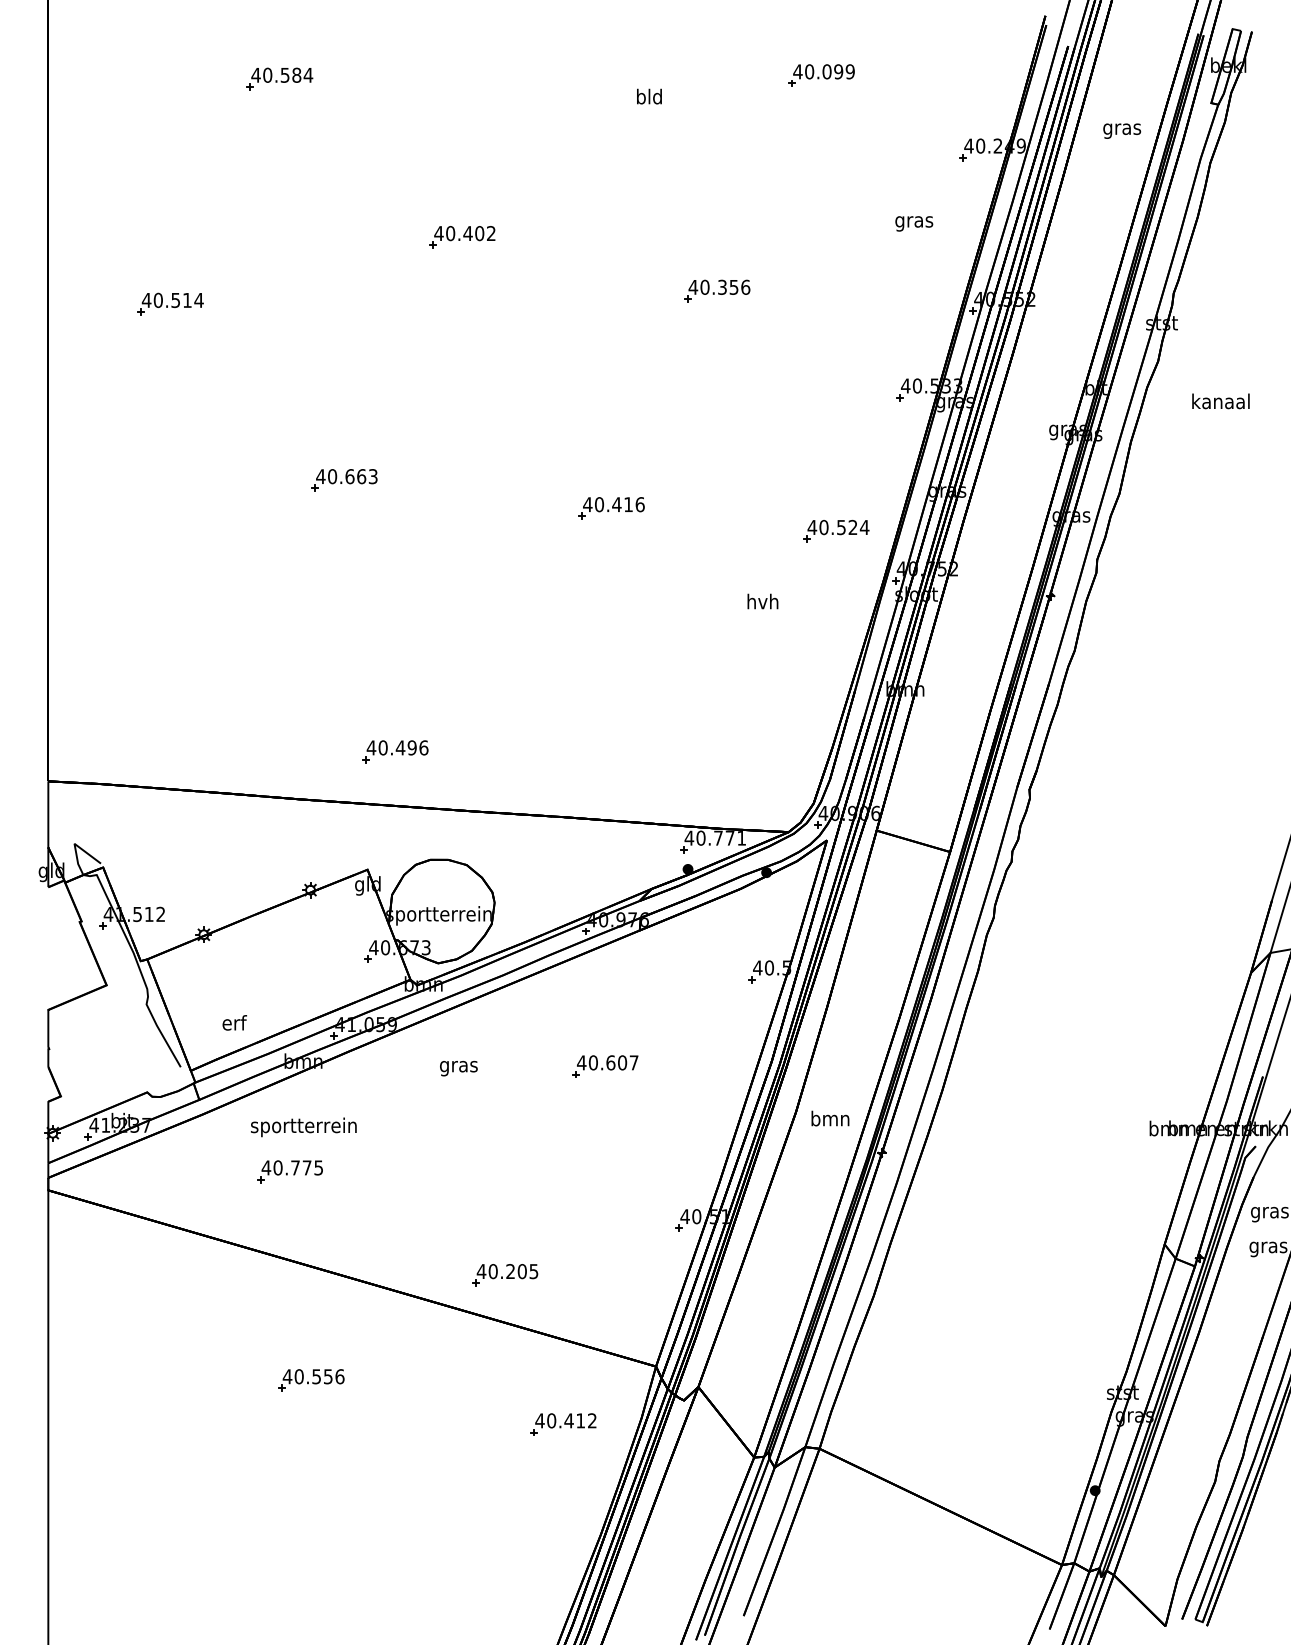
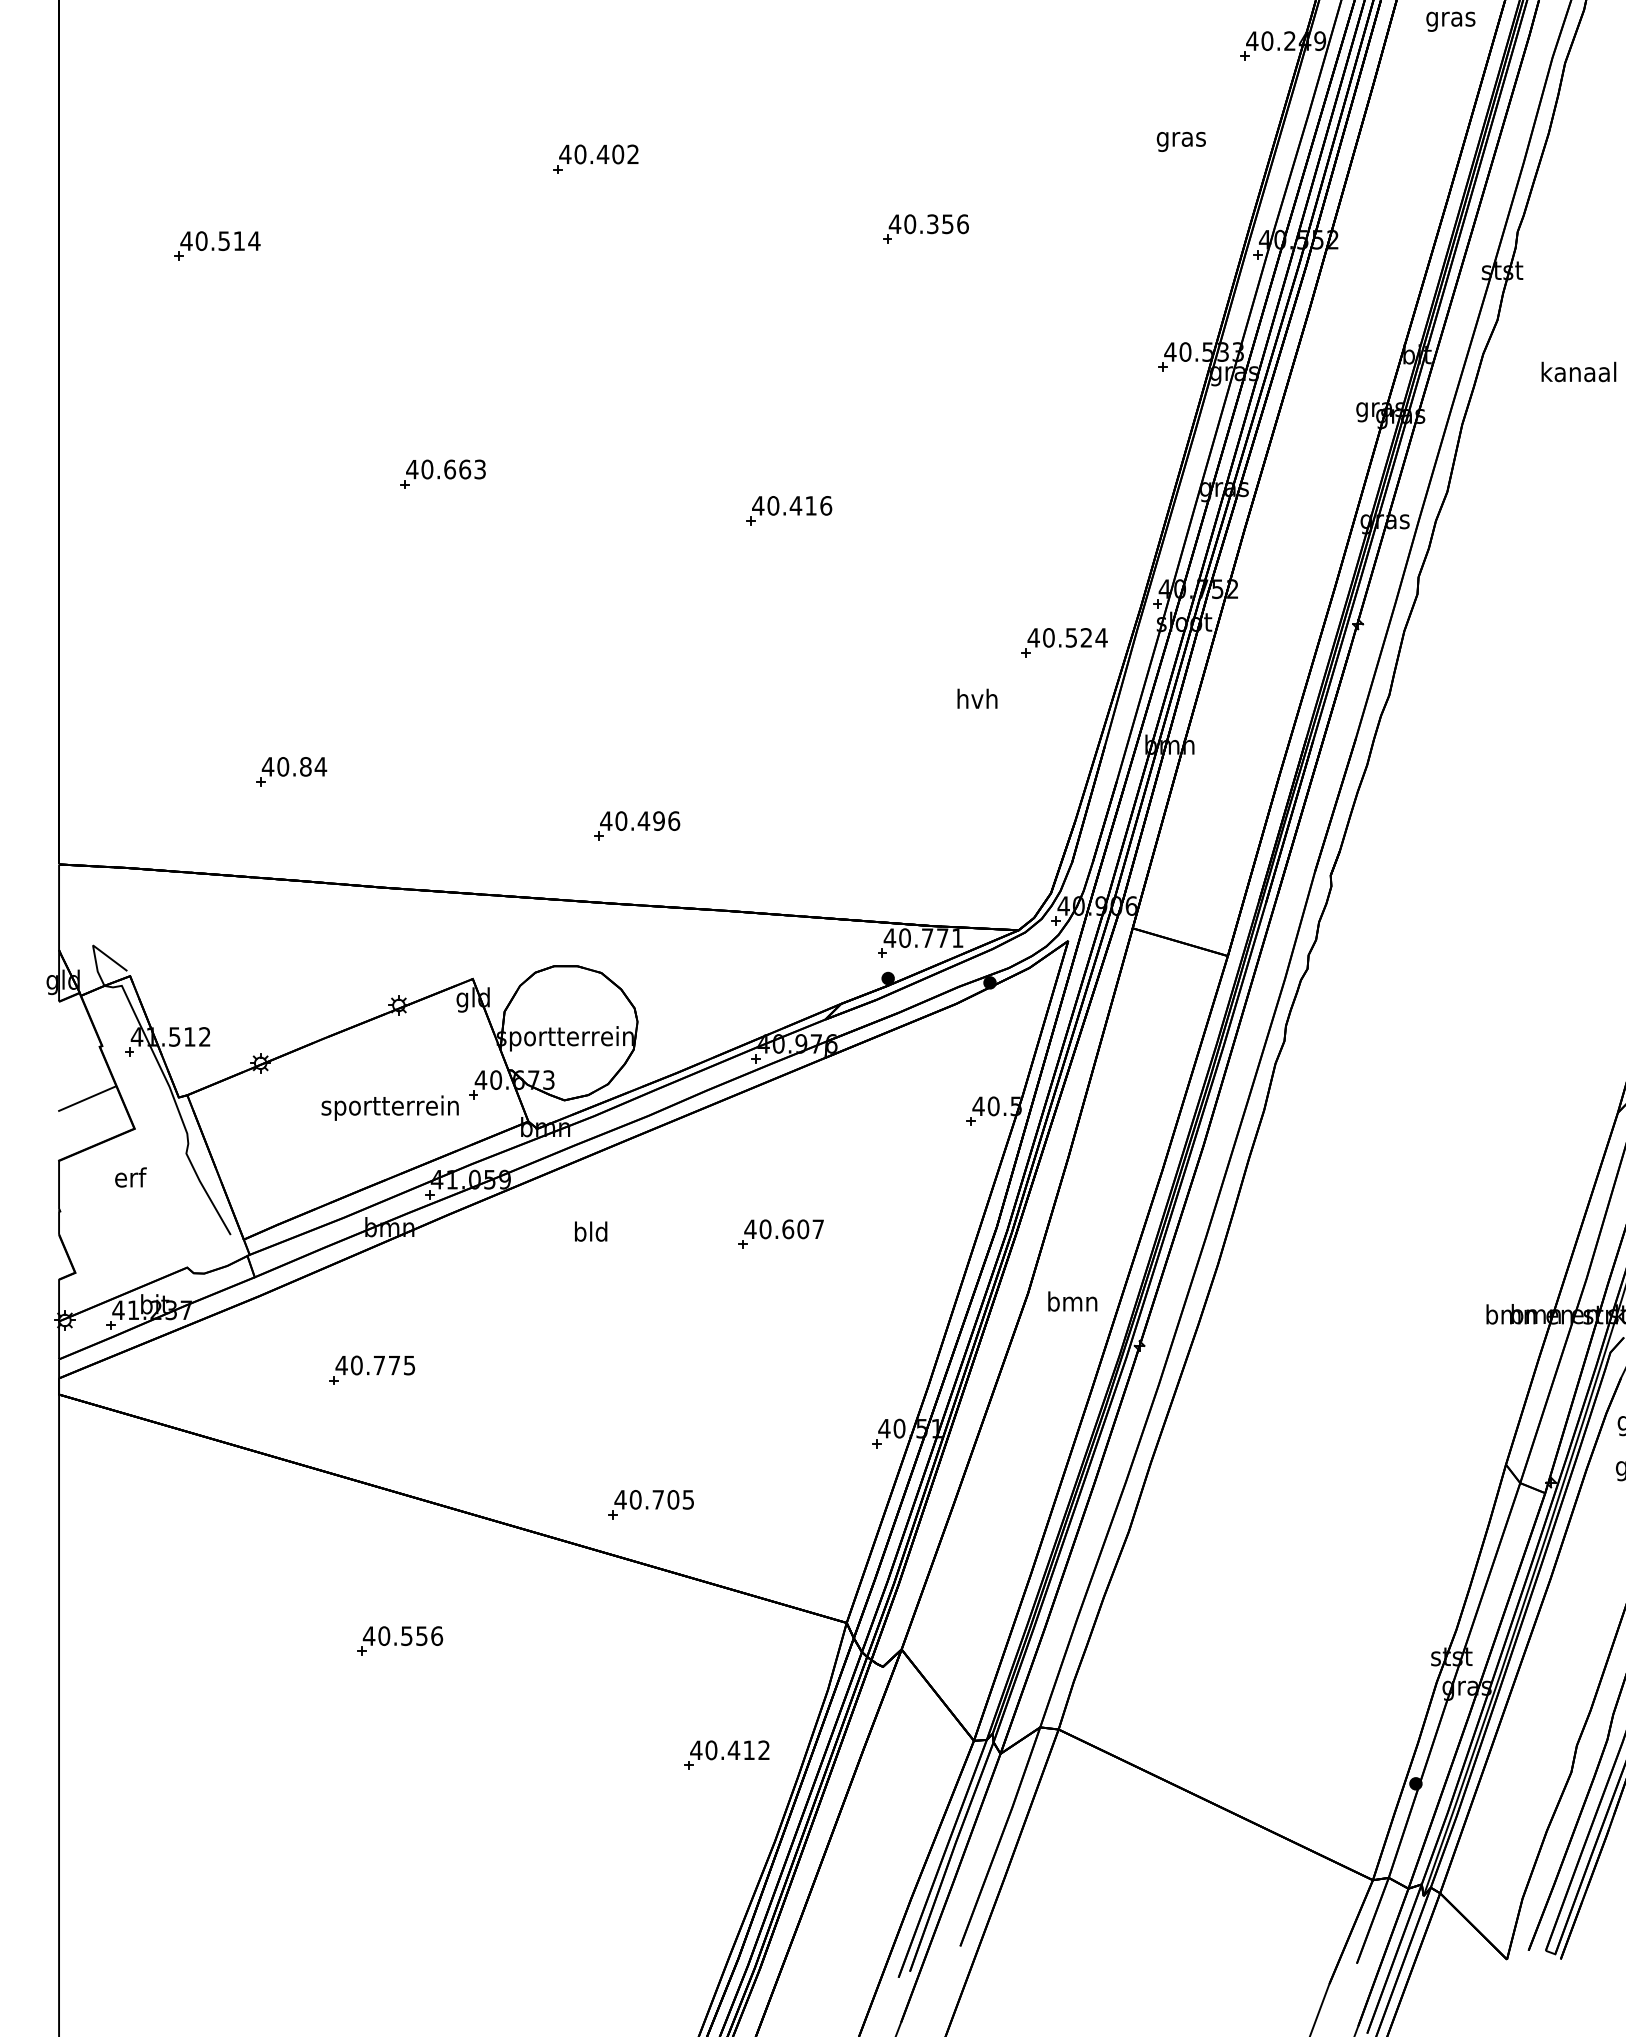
part: (836, 530) -> (1065, 641), moved
text: (762, 601) -> (976, 698), moved
part: (227, 709) -> (291, 771), added
part: (395, 751) -> (637, 825), moved
line: (69, 961) -> (86, 1097), added
text: (234, 1022) -> (130, 1177), moved
text: (458, 1066) -> (590, 1234), gras -> bld
text: (303, 1127) -> (389, 1108), moved
text: (510, 1271) -> (658, 1499), 40.205 -> 40.705
part: (563, 1424) -> (726, 1755), moved

